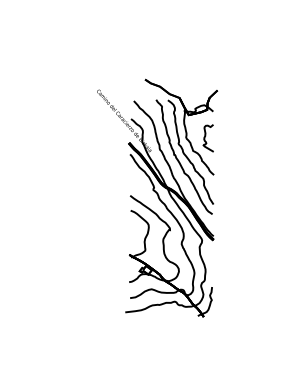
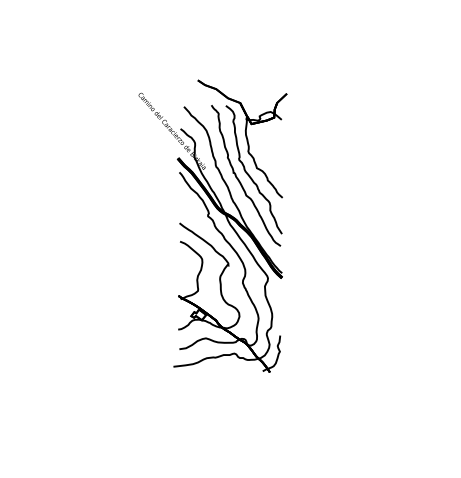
part: (208, 138) -> (275, 152), removed

